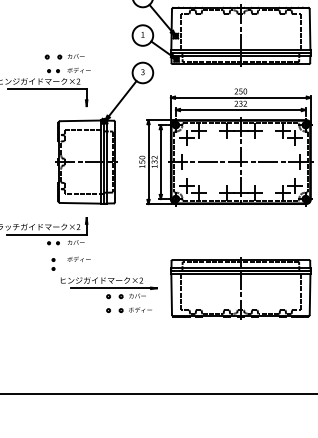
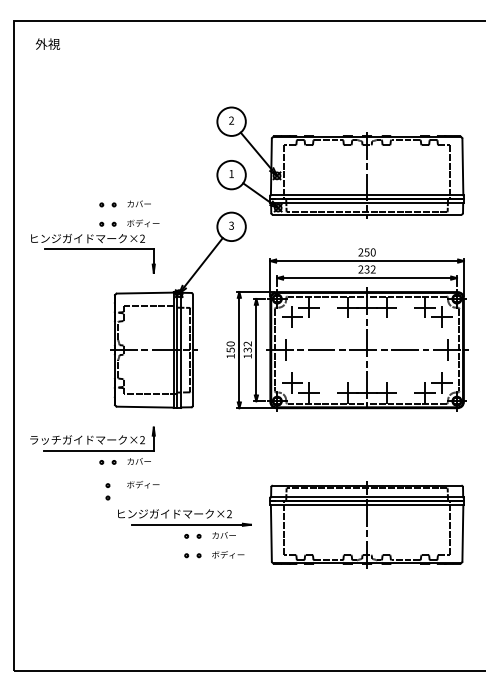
part: (53, 56) -> (107, 204), size x0.71
part: (114, 296) -> (192, 536), size x0.71
part: (114, 310) -> (192, 555), size x0.71

